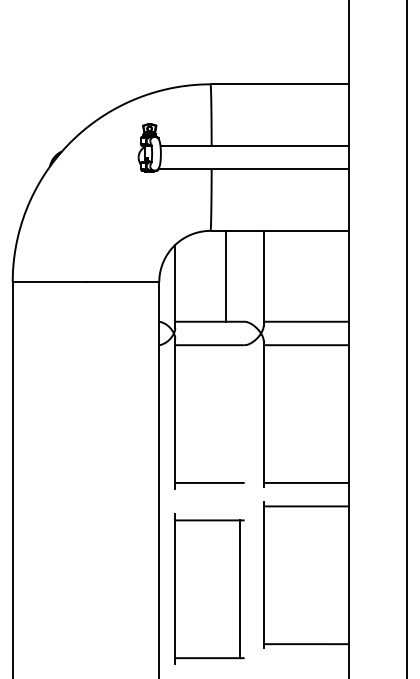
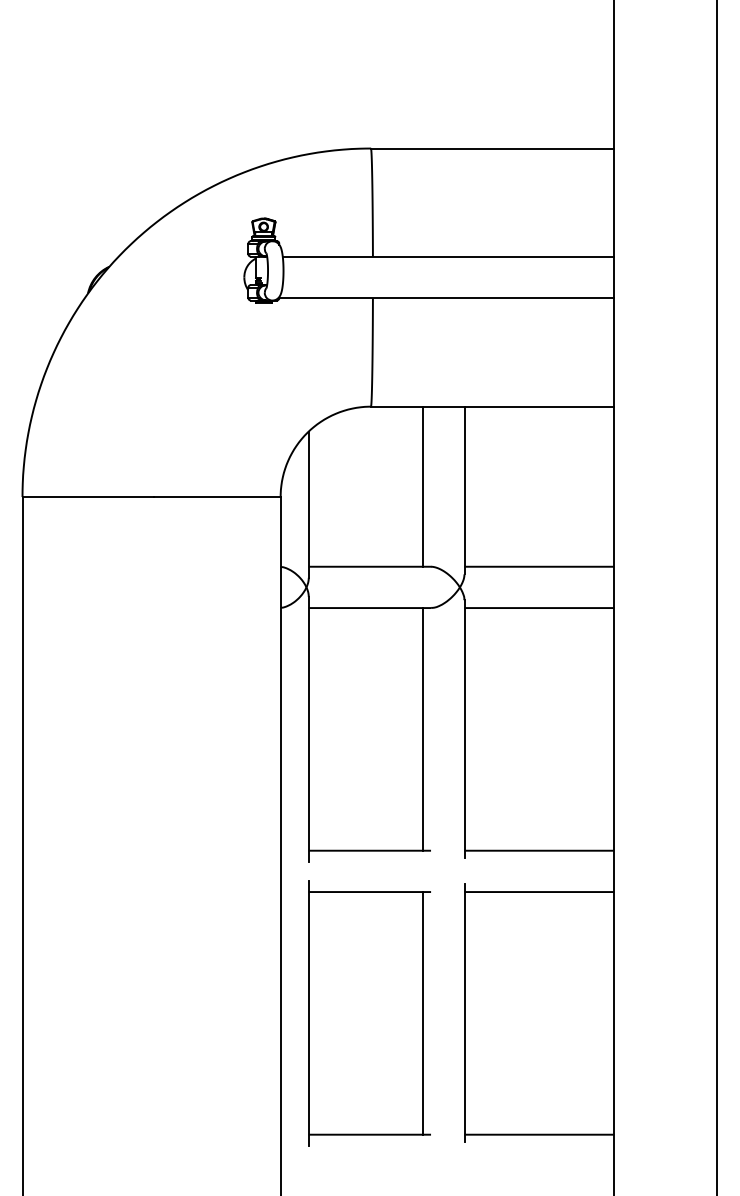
line: (226, 275) -> (423, 485), moved
line: (240, 413) -> (423, 728), added
part: (209, 588) -> (369, 1011), moved

